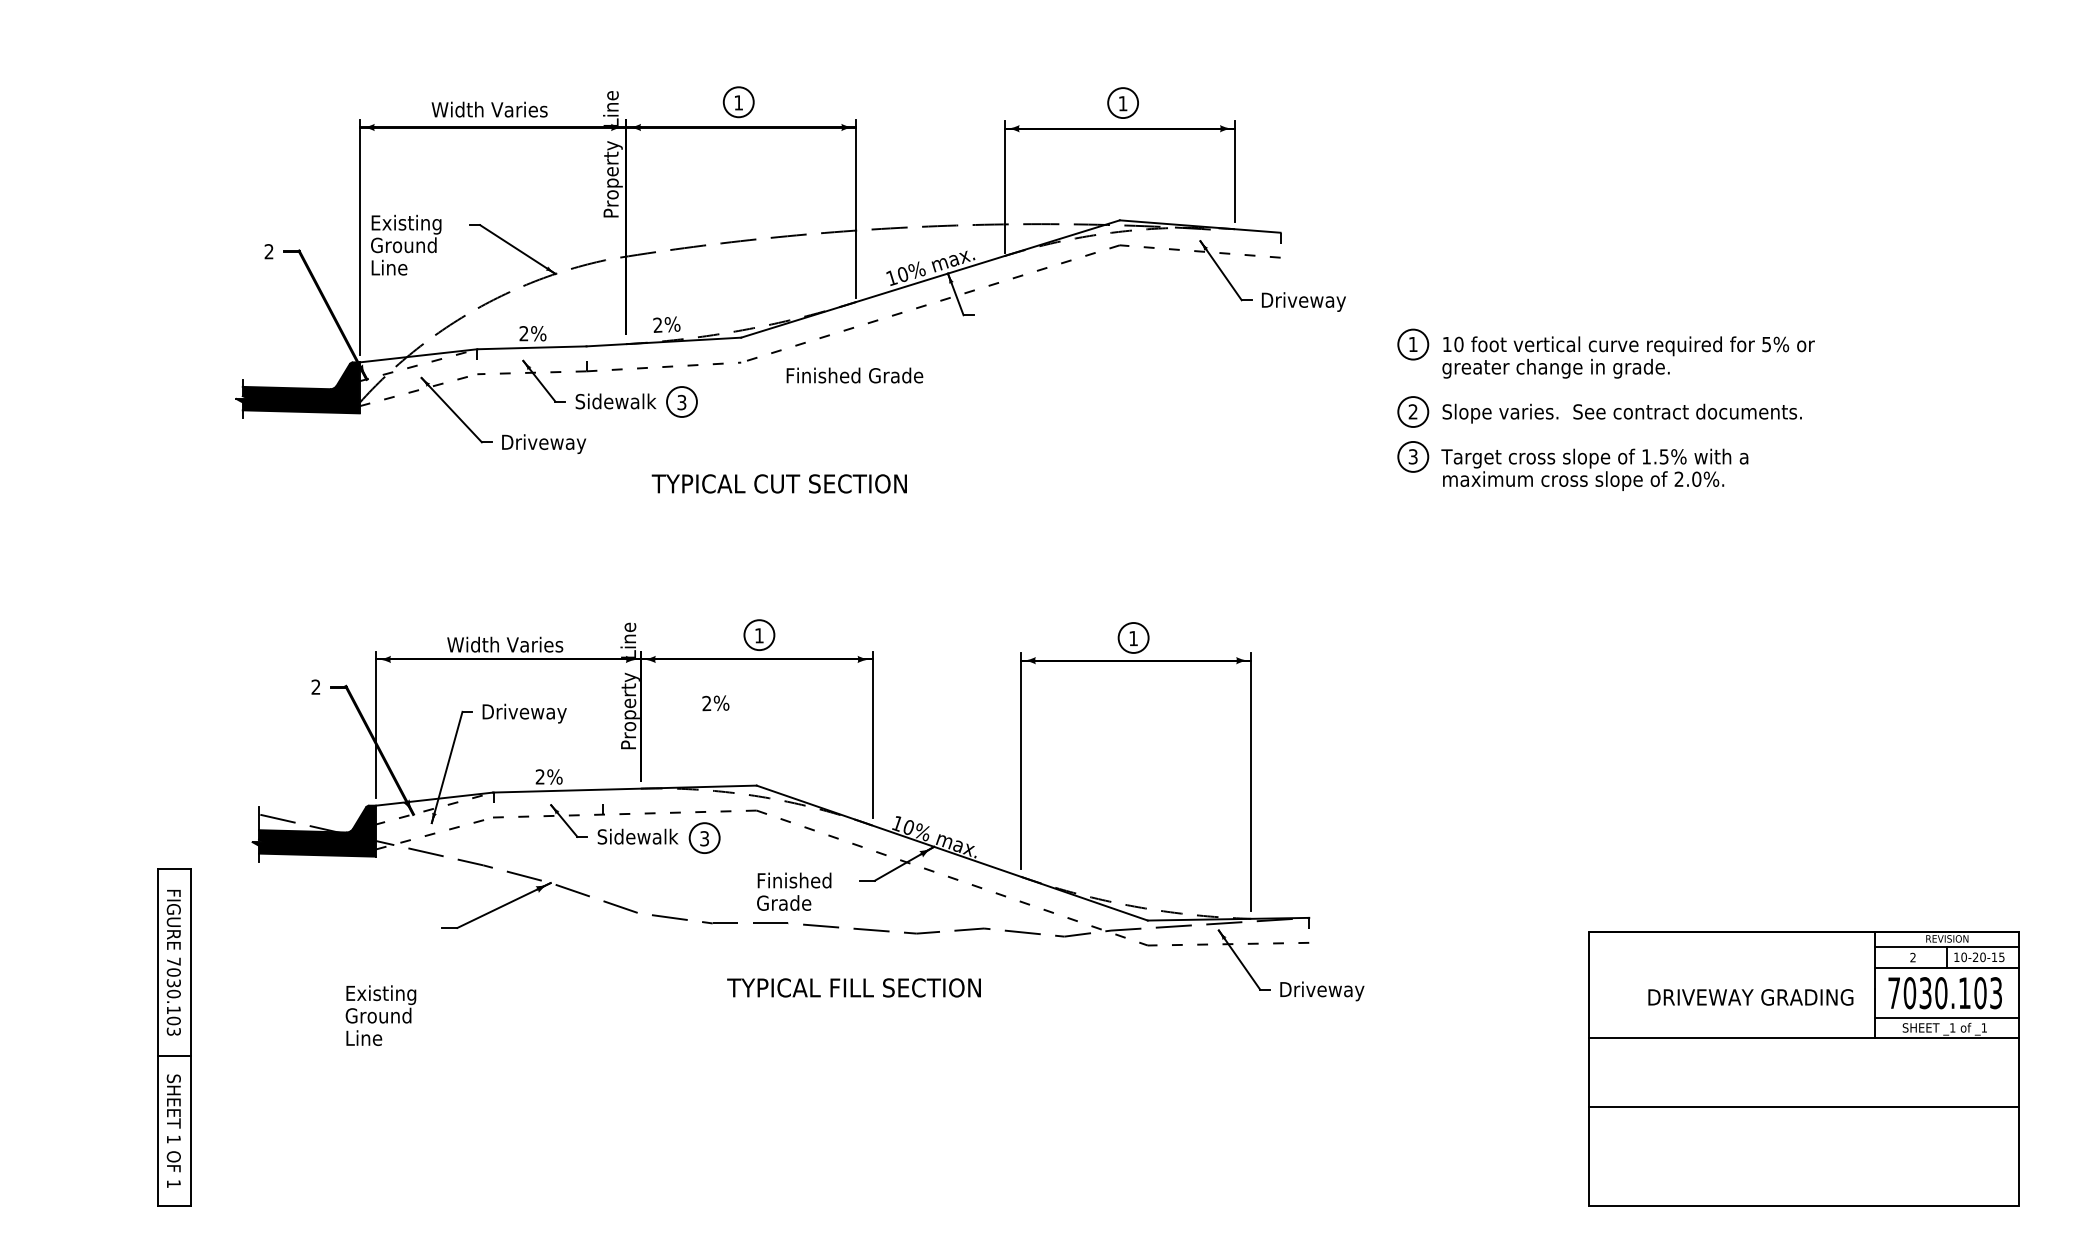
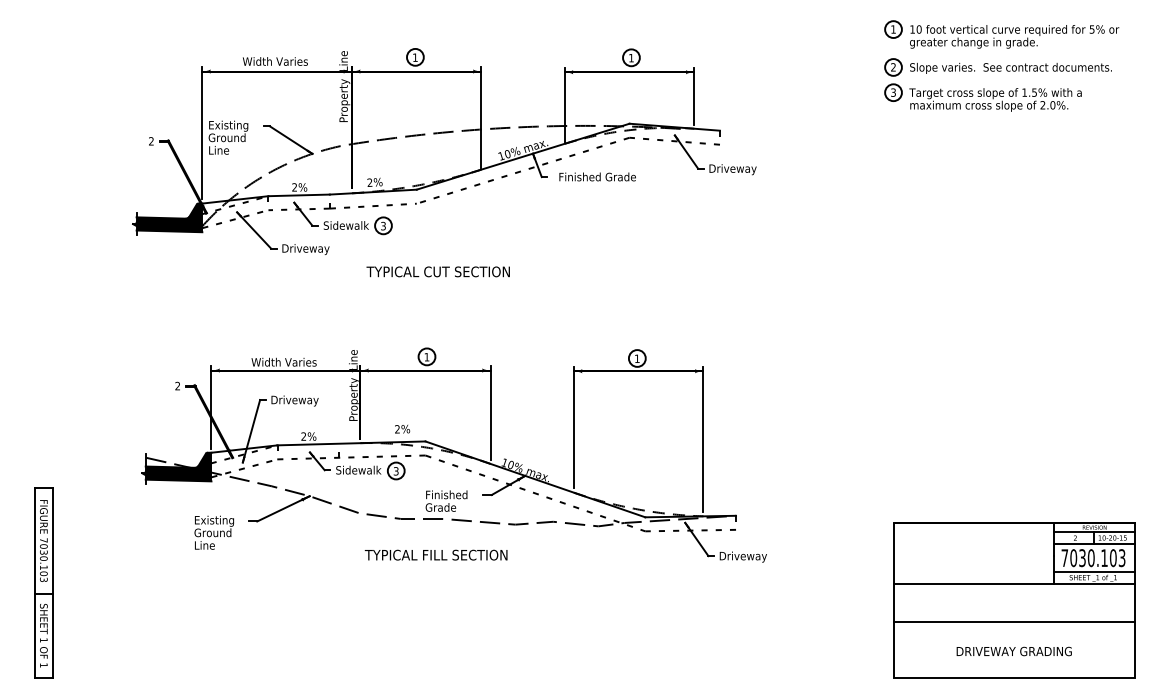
text: (854, 374) -> (597, 176), moved
part: (1605, 408) -> (1001, 65), moved
text: (715, 703) -> (402, 429), moved
text: (852, 986) -> (435, 554), moved
text: (1749, 997) -> (1013, 651), moved
text: (379, 1015) -> (213, 532), moved
part: (173, 1036) -> (43, 582), moved

